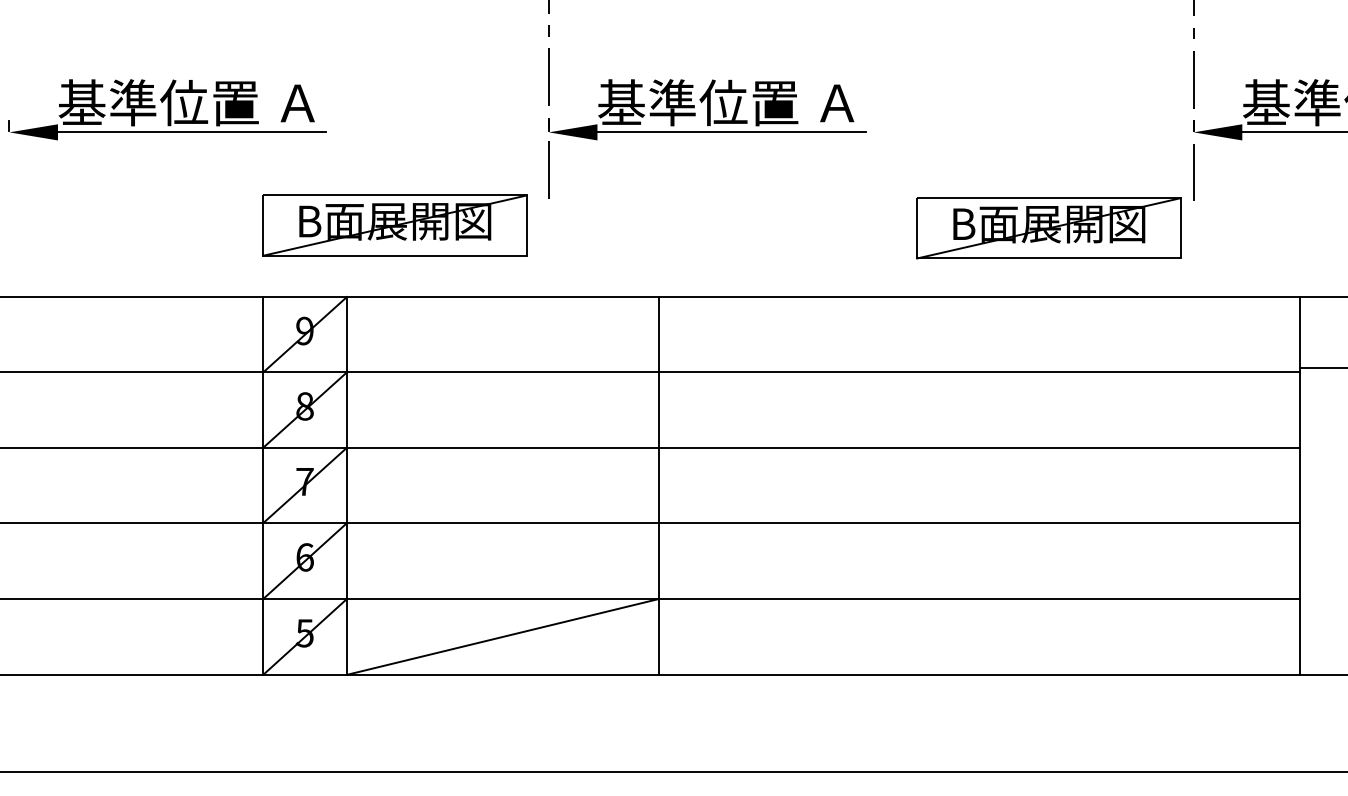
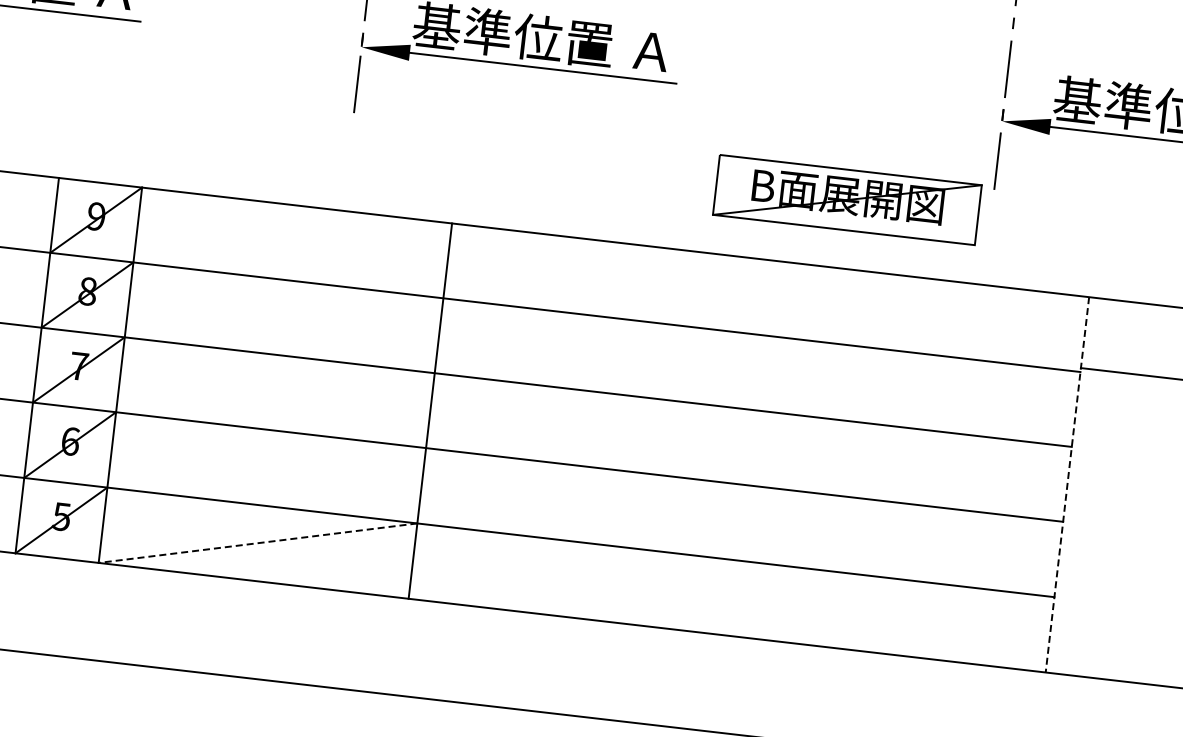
part: (394, 225) -> (197, 122), removed
line: (1300, 485) -> (1067, 484), solid -> dashed
line: (502, 636) -> (257, 542), solid -> dashed

